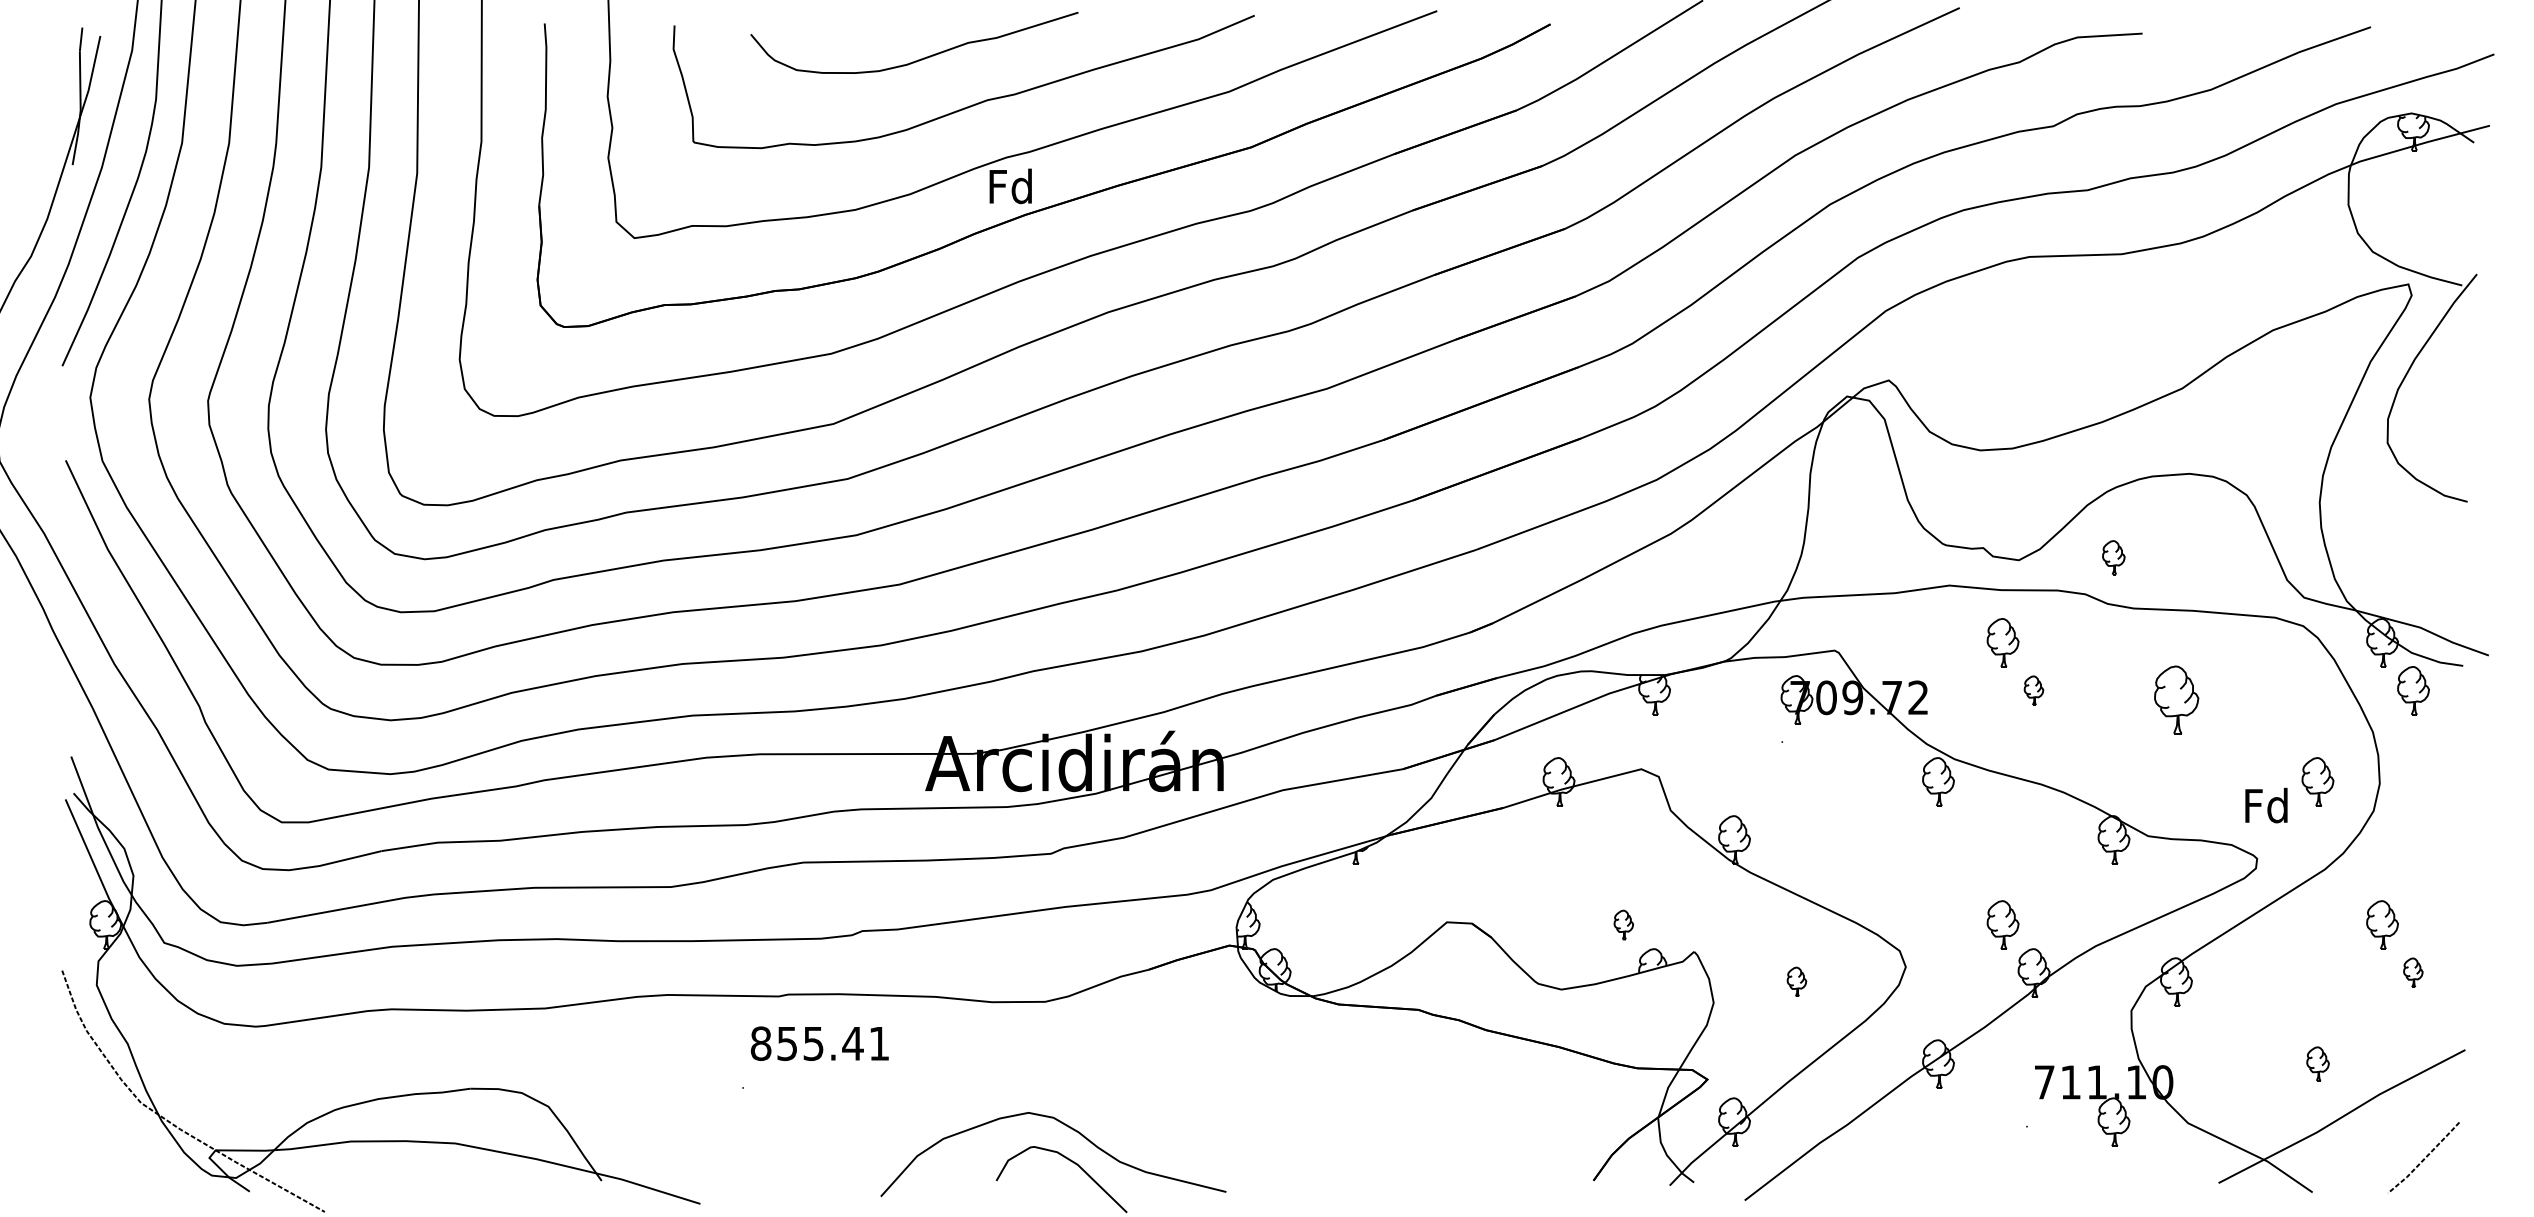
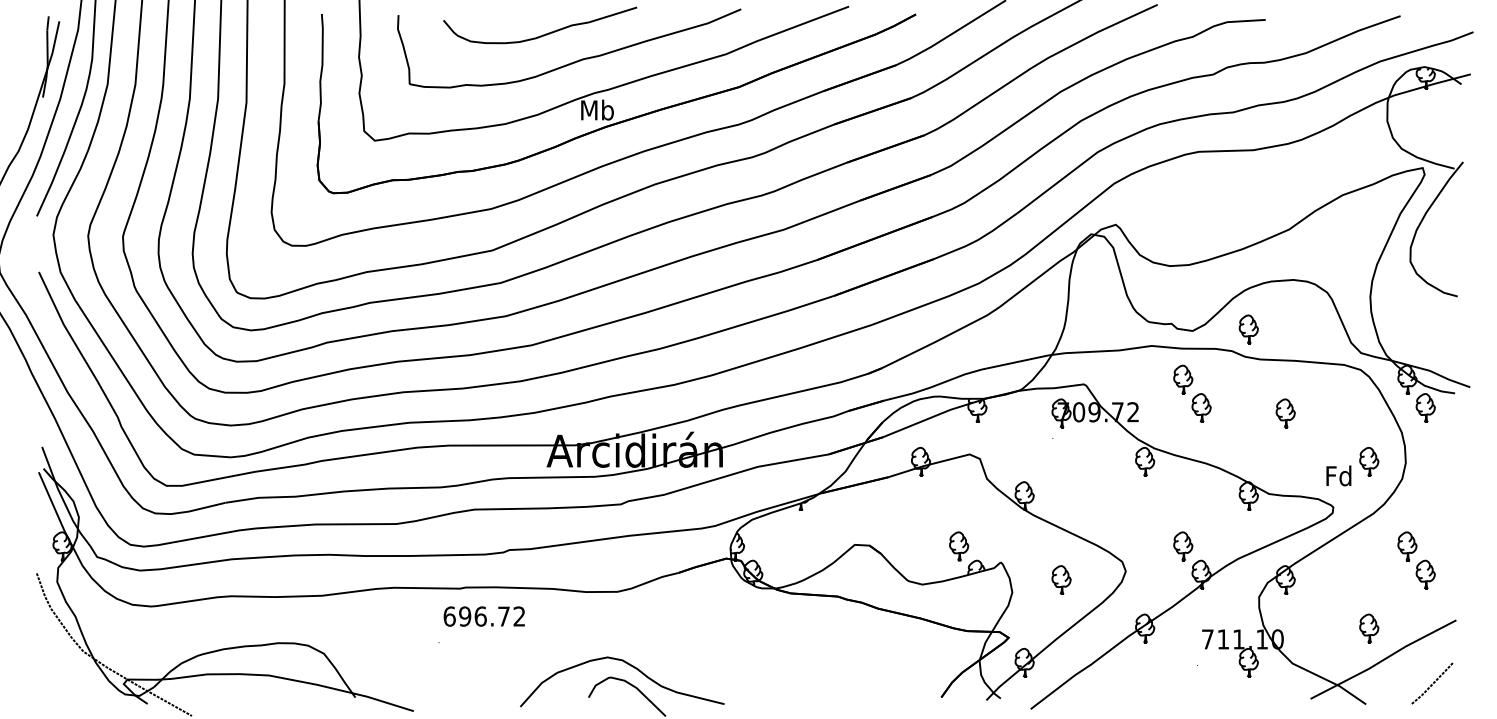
text: (1011, 185) -> (597, 109), Fd -> Mb
part: (2113, 557) -> (1248, 329), size x1.43
part: (2033, 689) -> (1201, 407), size x1.67
part: (2176, 699) -> (1285, 413), size x0.71
part: (1624, 925) -> (959, 546), size x1.67
part: (2413, 972) -> (1425, 574), size x1.67
part: (1796, 980) -> (1061, 579), size x1.67
text: (820, 1043) -> (484, 616), 855.41 -> 696.72
part: (2318, 1063) -> (1369, 628), size x1.43

